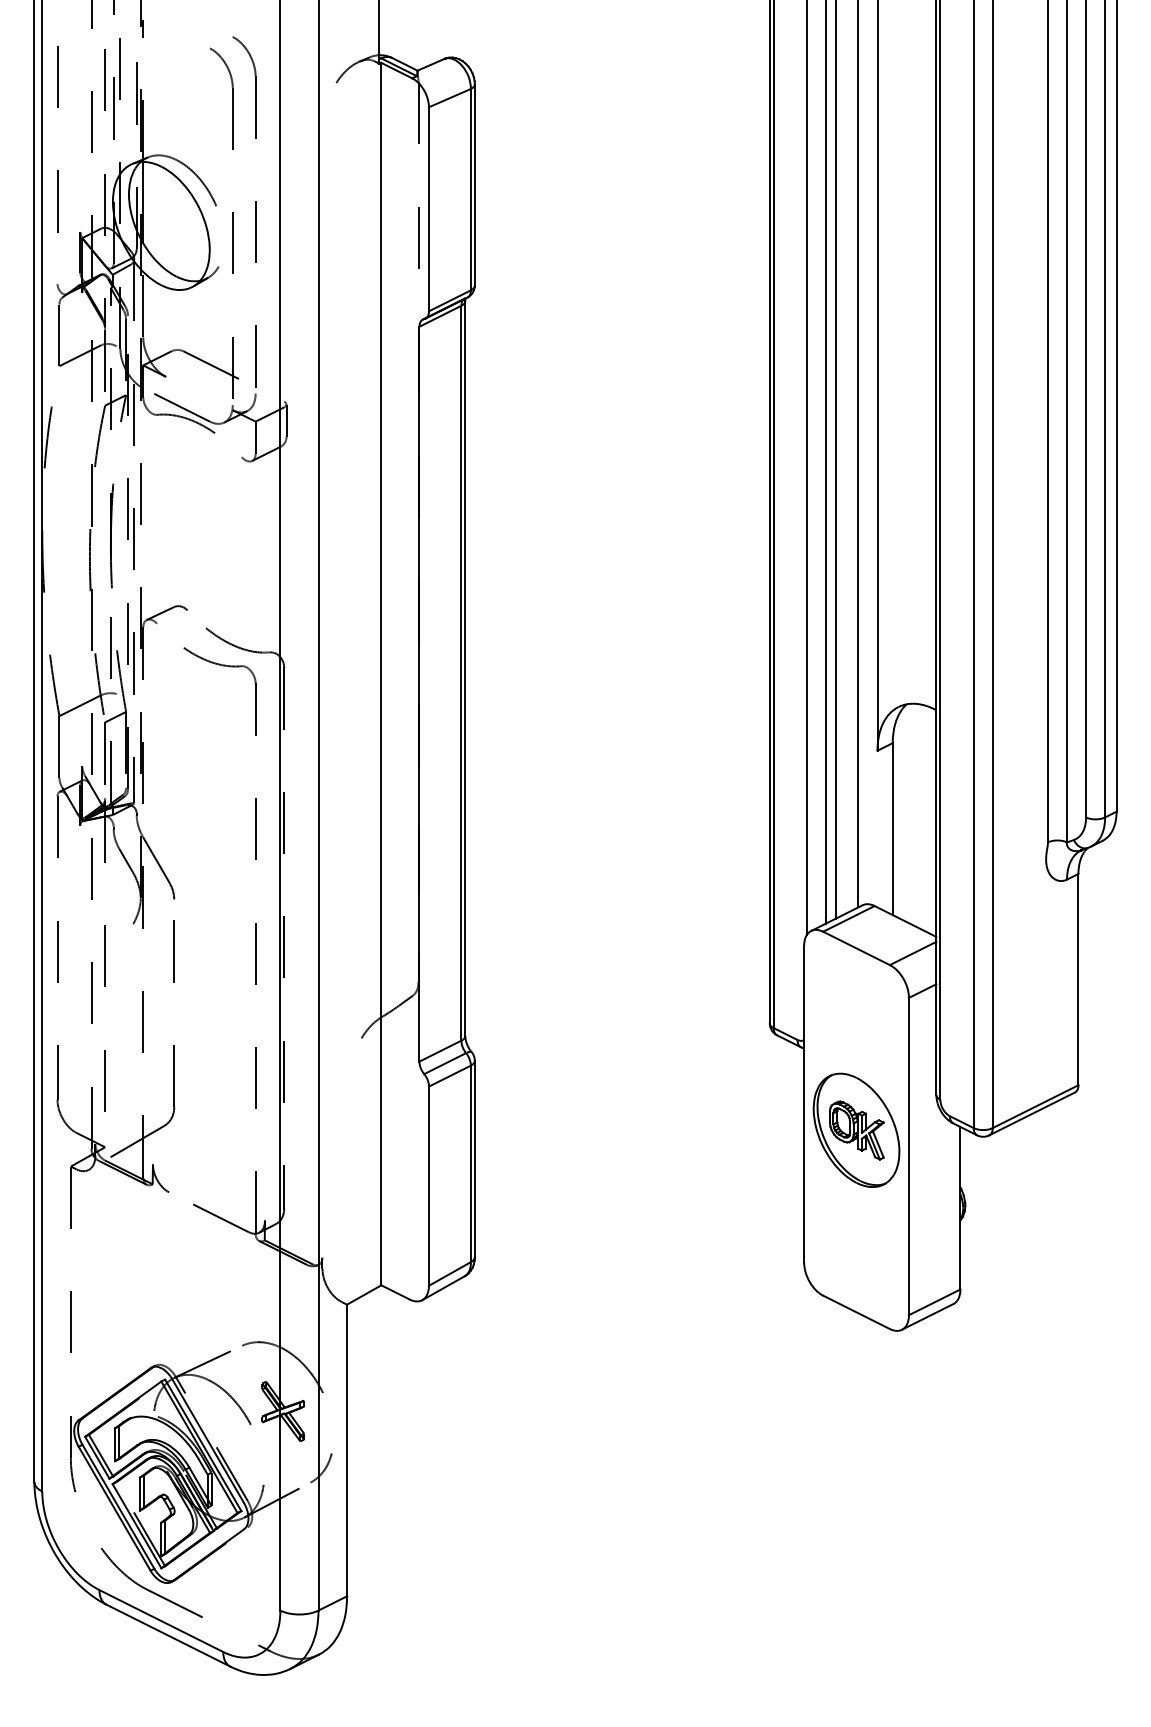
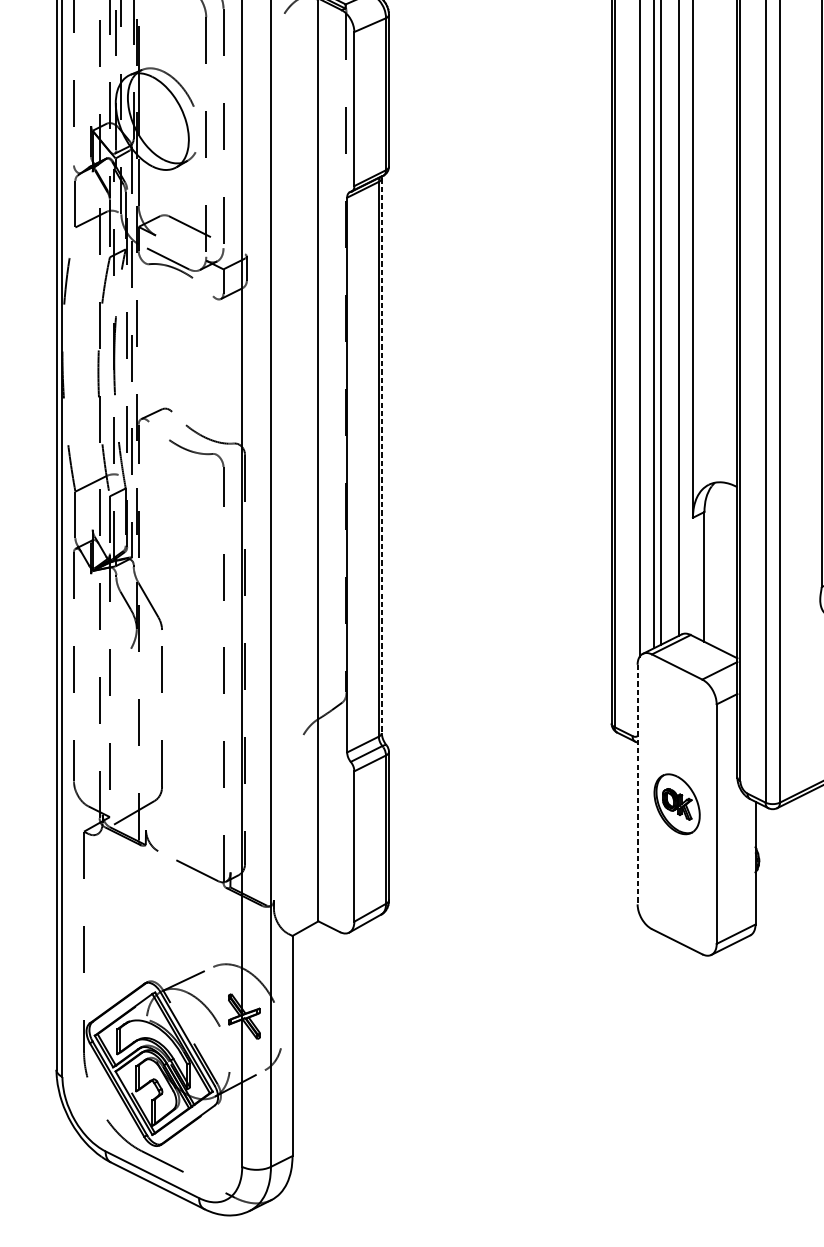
line: (465, 668) -> (381, 455), solid -> dashed
line: (804, 1104) -> (637, 784), solid -> dashed
part: (856, 1129) -> (677, 803), size x0.7

